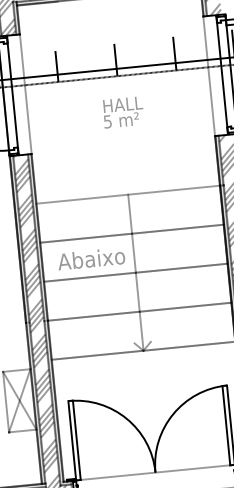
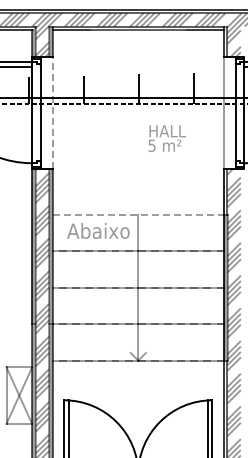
line: (25, 93) -> (52, 112), solid -> dashed
text: (122, 112) -> (166, 138), moved
line: (128, 194) -> (138, 214), solid -> dashed
text: (91, 258) -> (98, 230), moved

